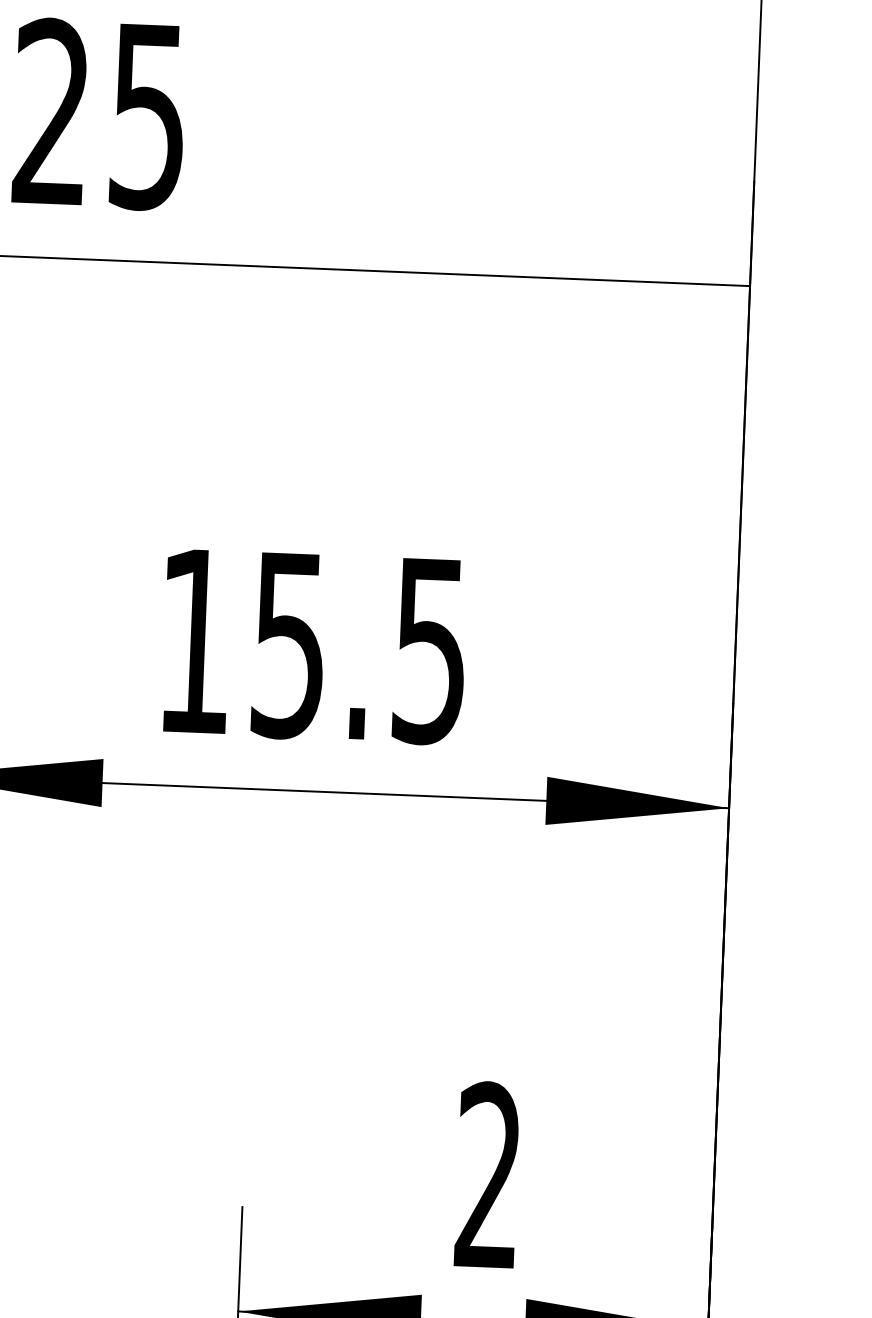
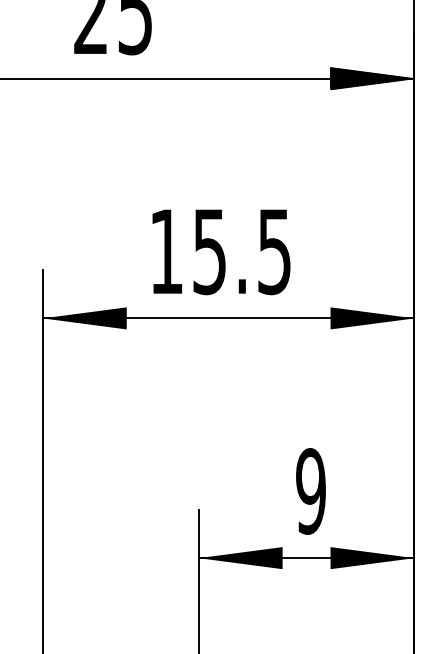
hatch: (658, 282) -> (372, 78), added
text: (487, 1176) -> (310, 491), 2 -> 9

